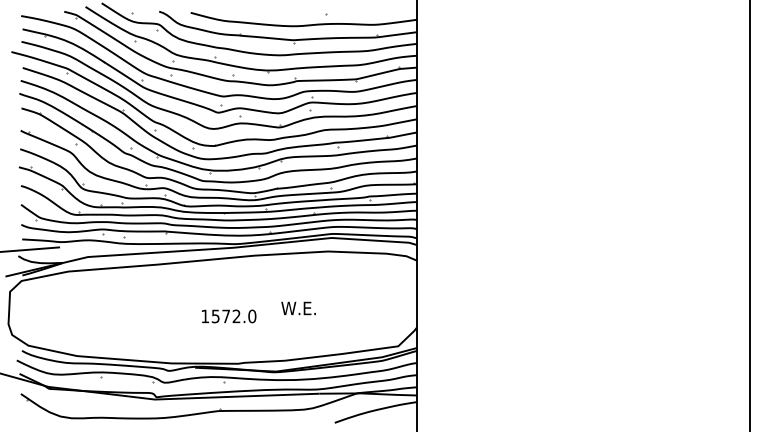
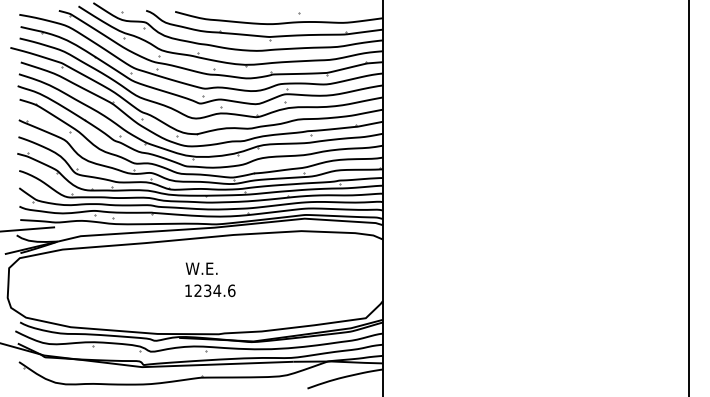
text: (298, 308) -> (201, 268), moved
text: (233, 316) -> (214, 290), 1572.0 -> 1234.6

